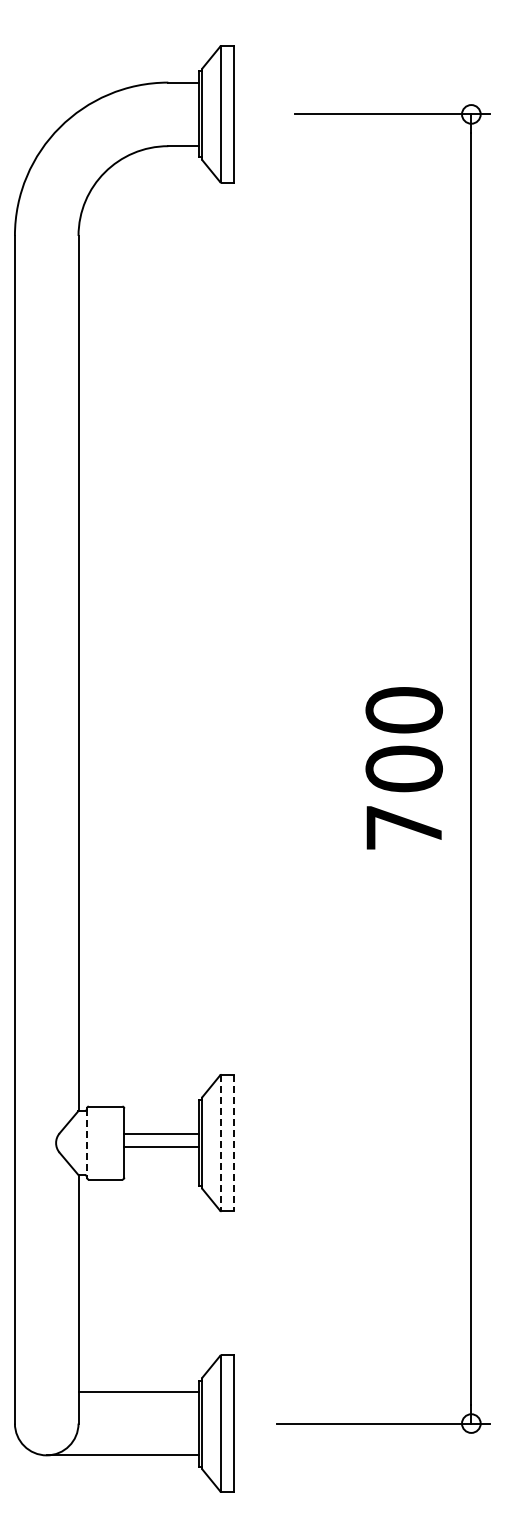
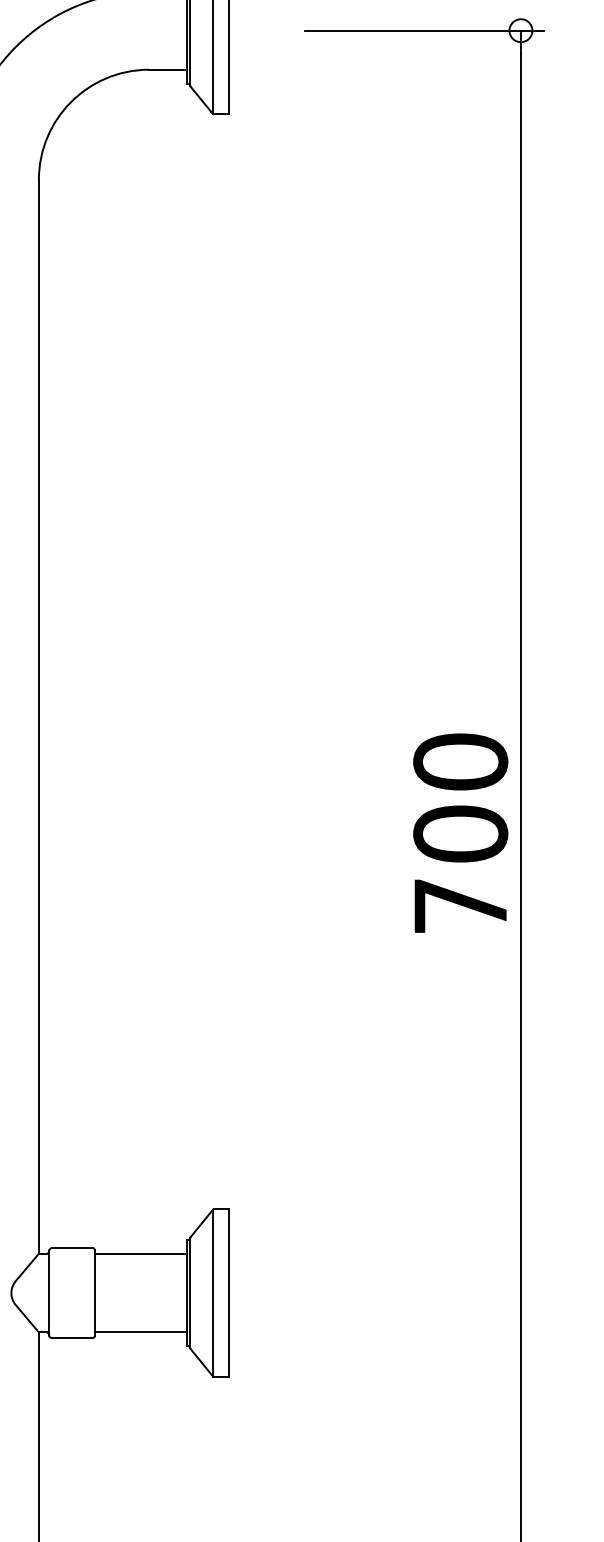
text: (403, 768) -> (459, 833), moved
line: (161, 1133) -> (140, 1331), moved
line: (86, 1143) -> (48, 1293), dashed -> solid
line: (220, 1143) -> (213, 1293), dashed -> solid
line: (233, 1143) -> (229, 1293), dashed -> solid
line: (161, 1147) -> (140, 1254), moved

